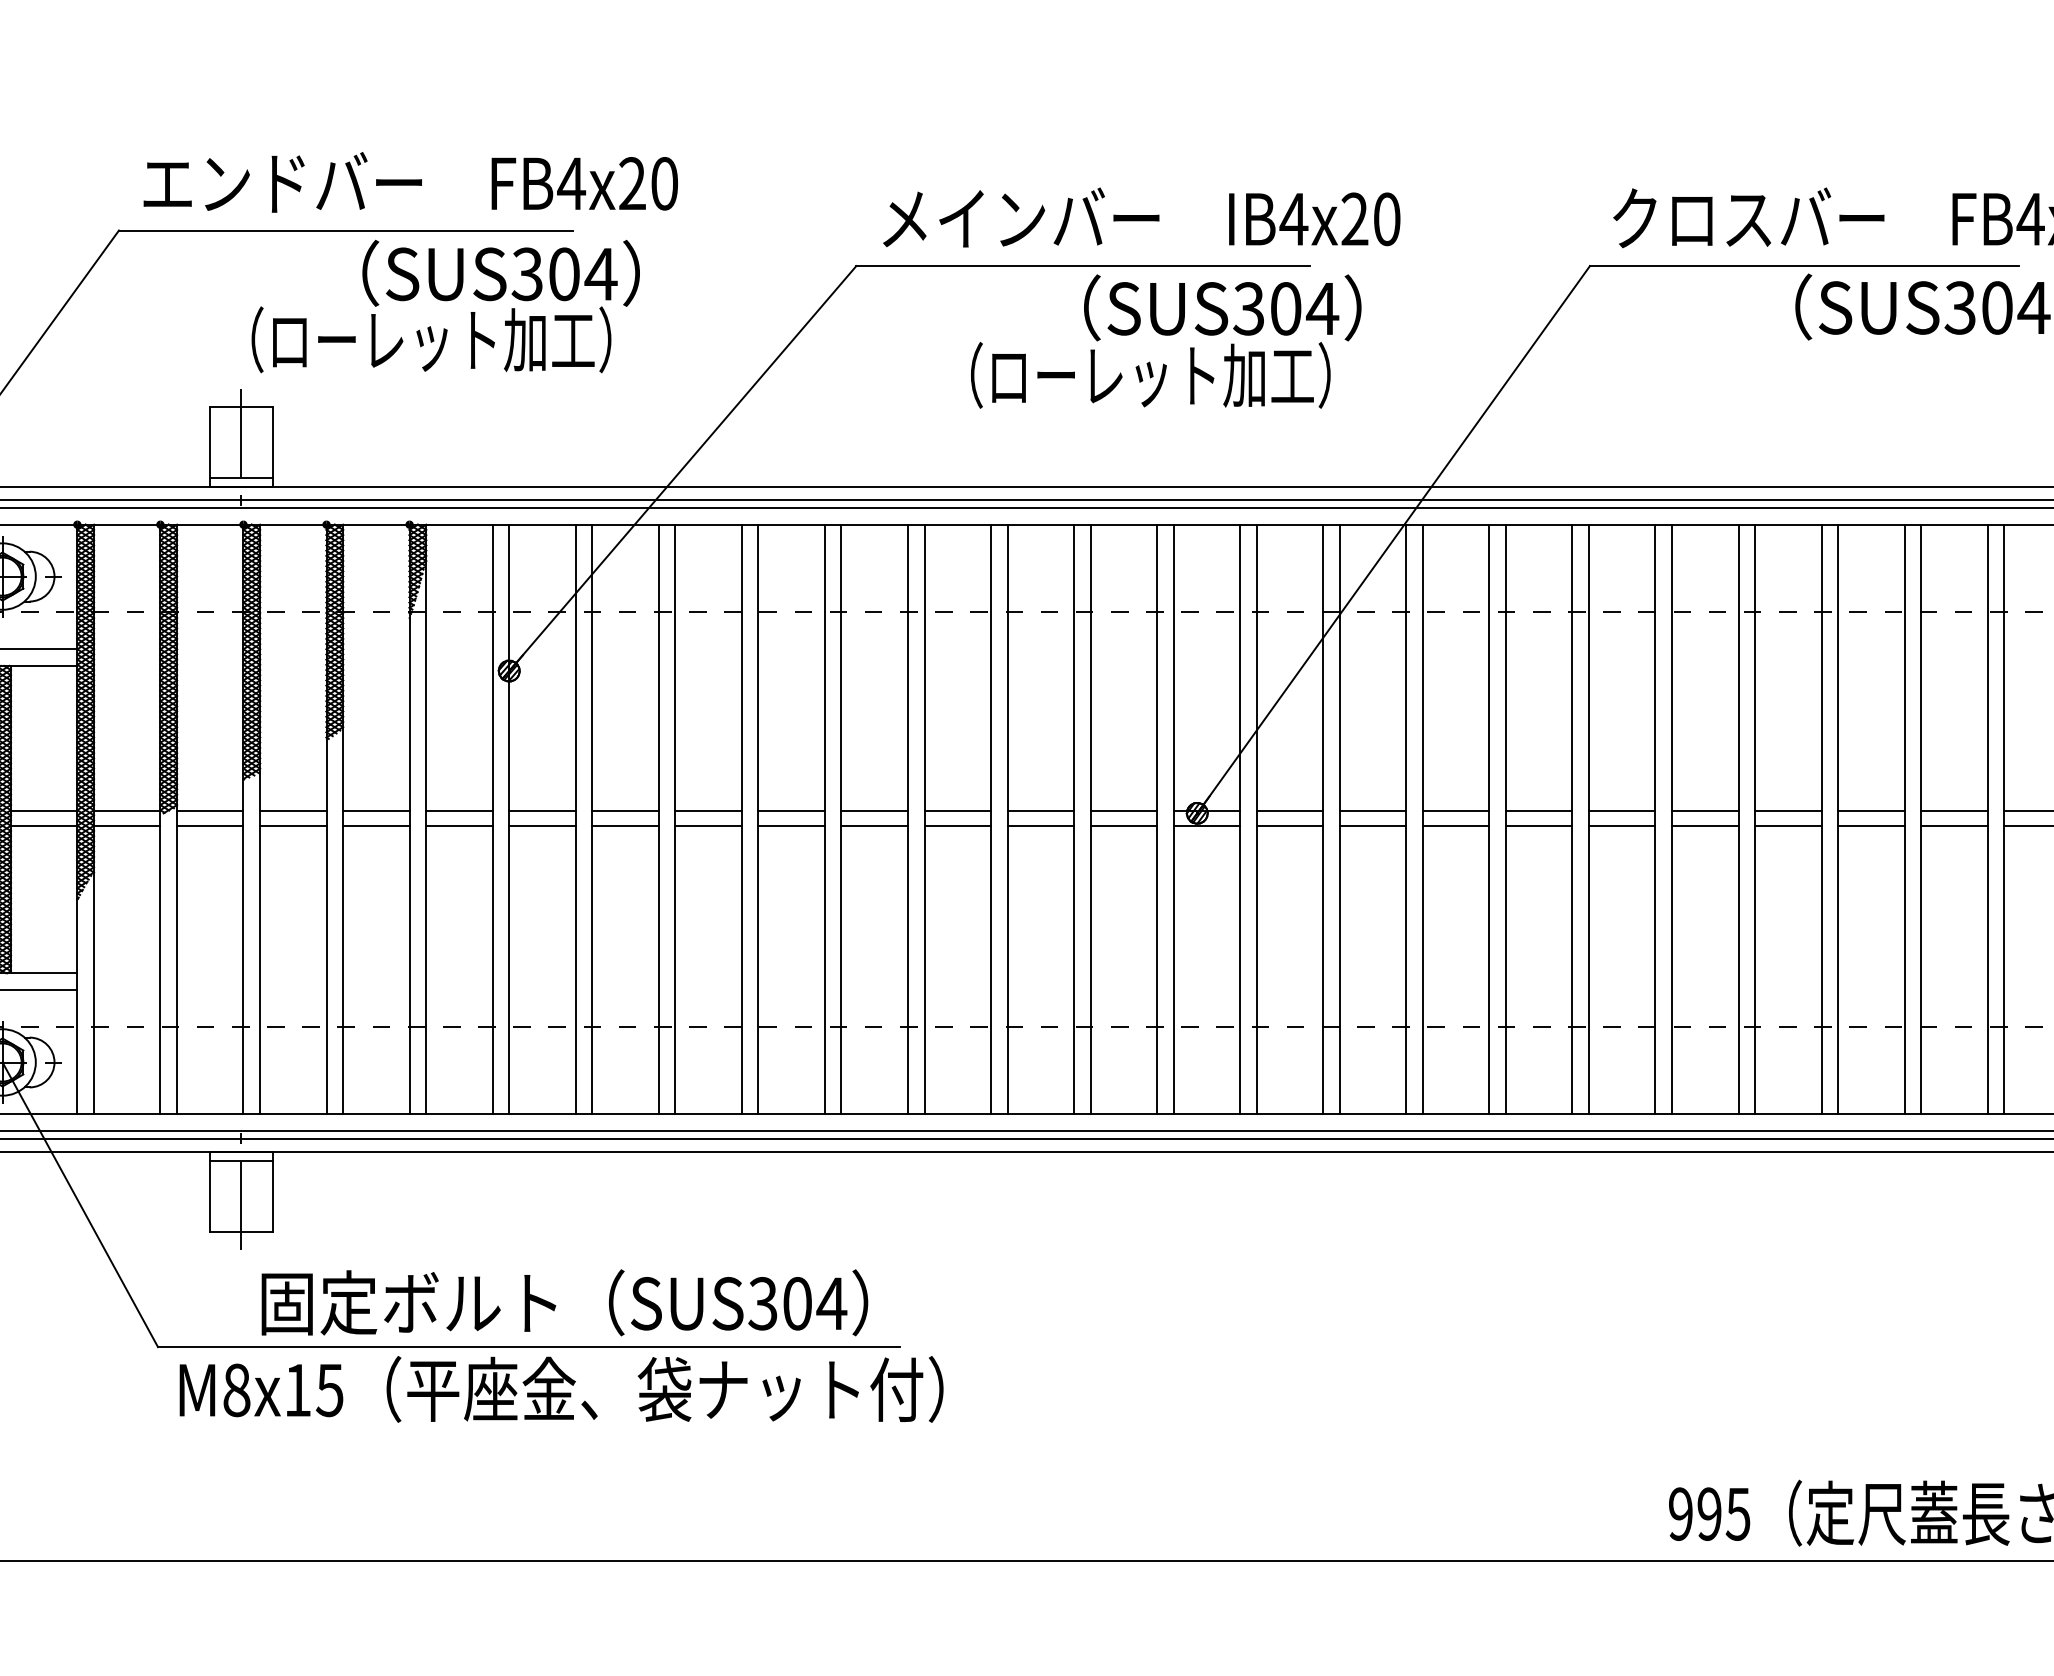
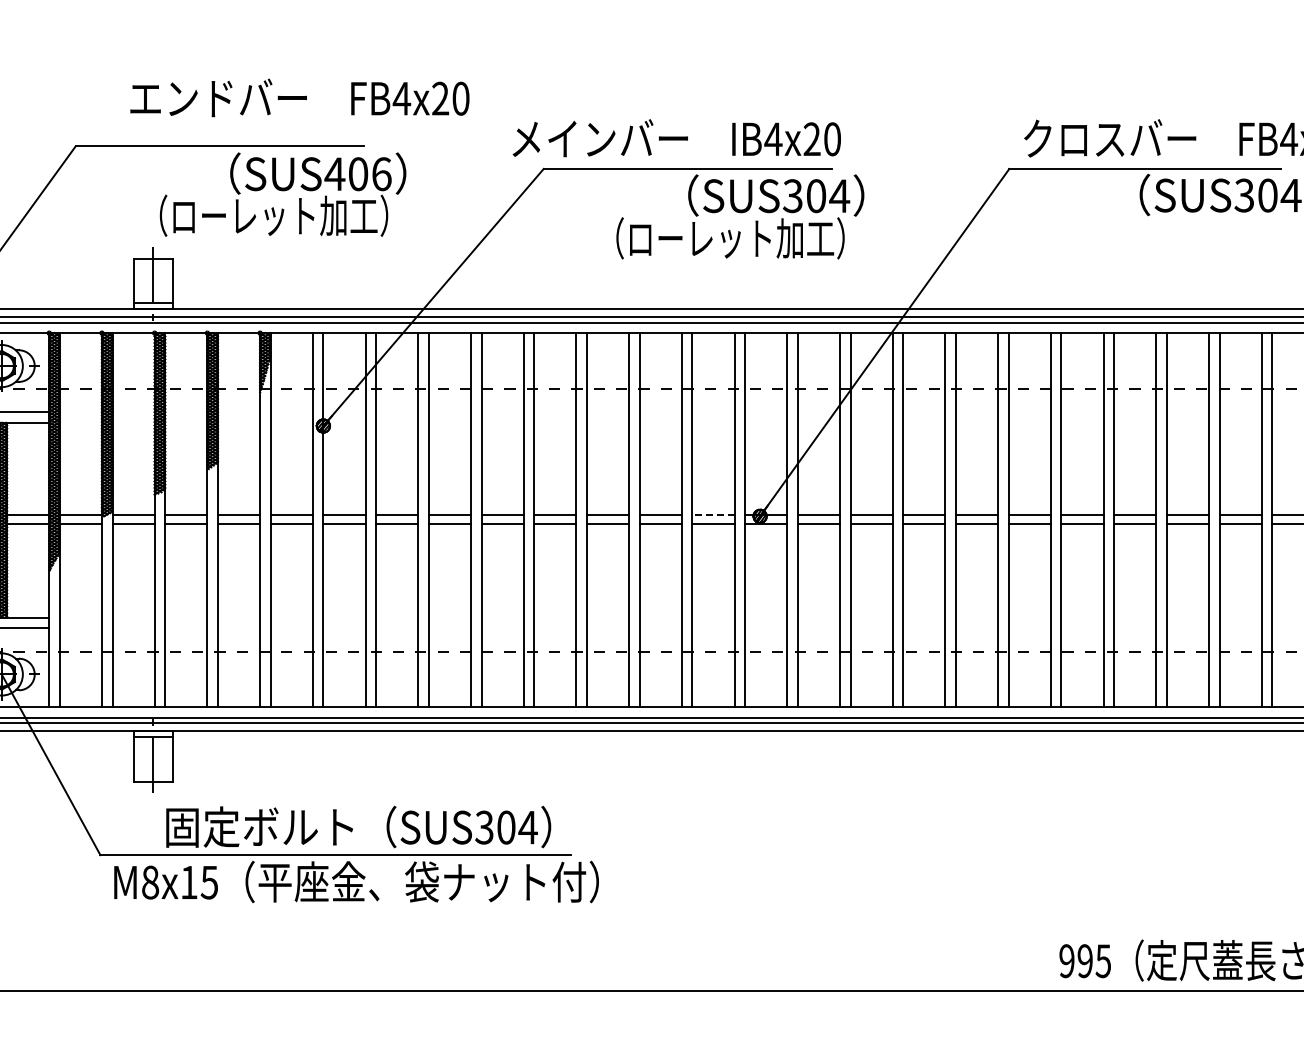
text: (410, 181) -> (299, 97), moved
text: (1141, 218) -> (676, 138), moved
text: (564, 274) -> (358, 174), SUS304 -> SUS406
line: (1123, 812) -> (713, 515), solid -> dashed

